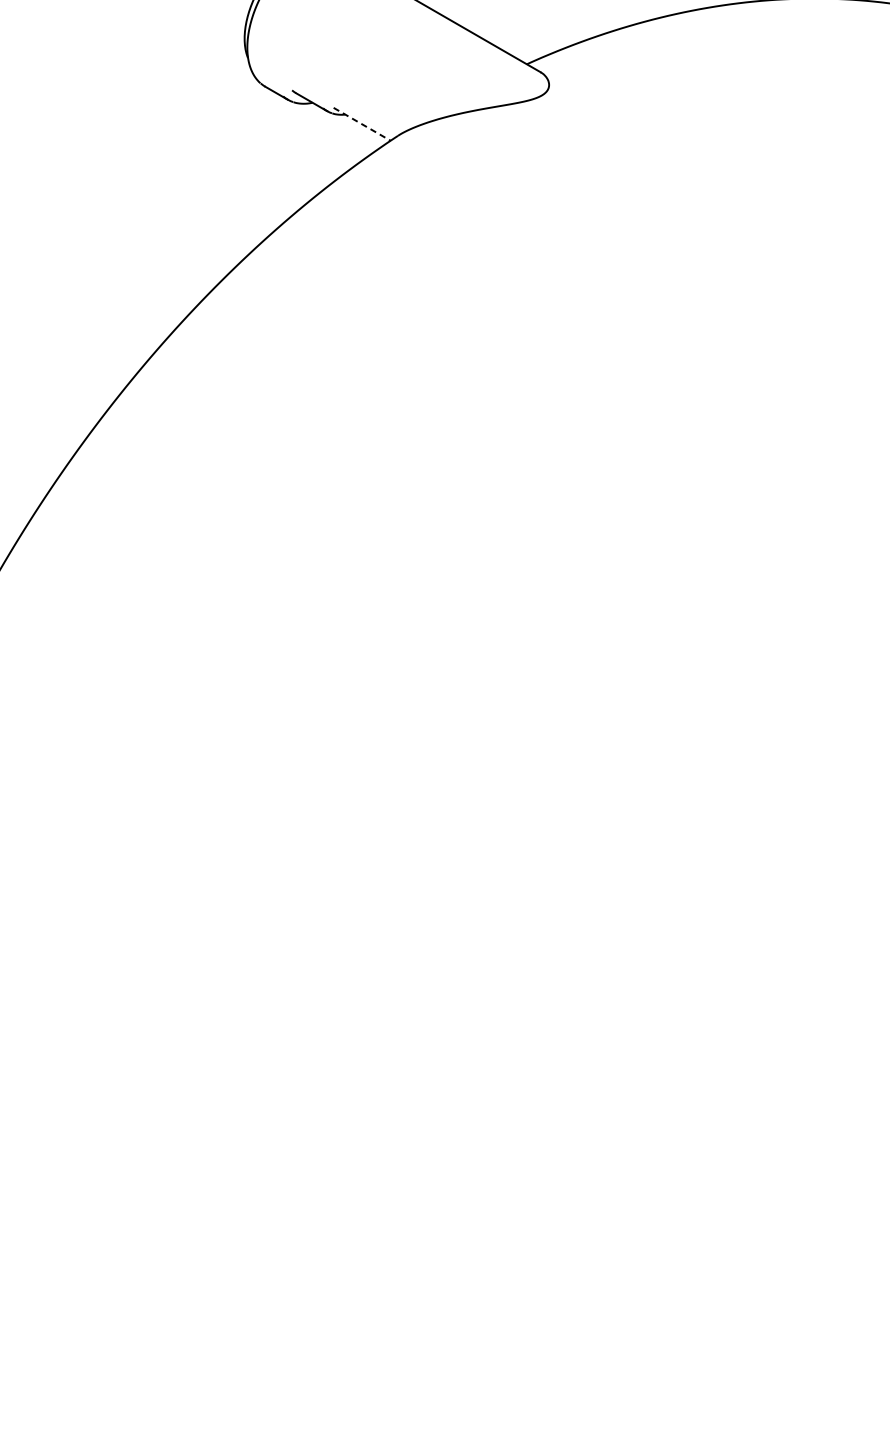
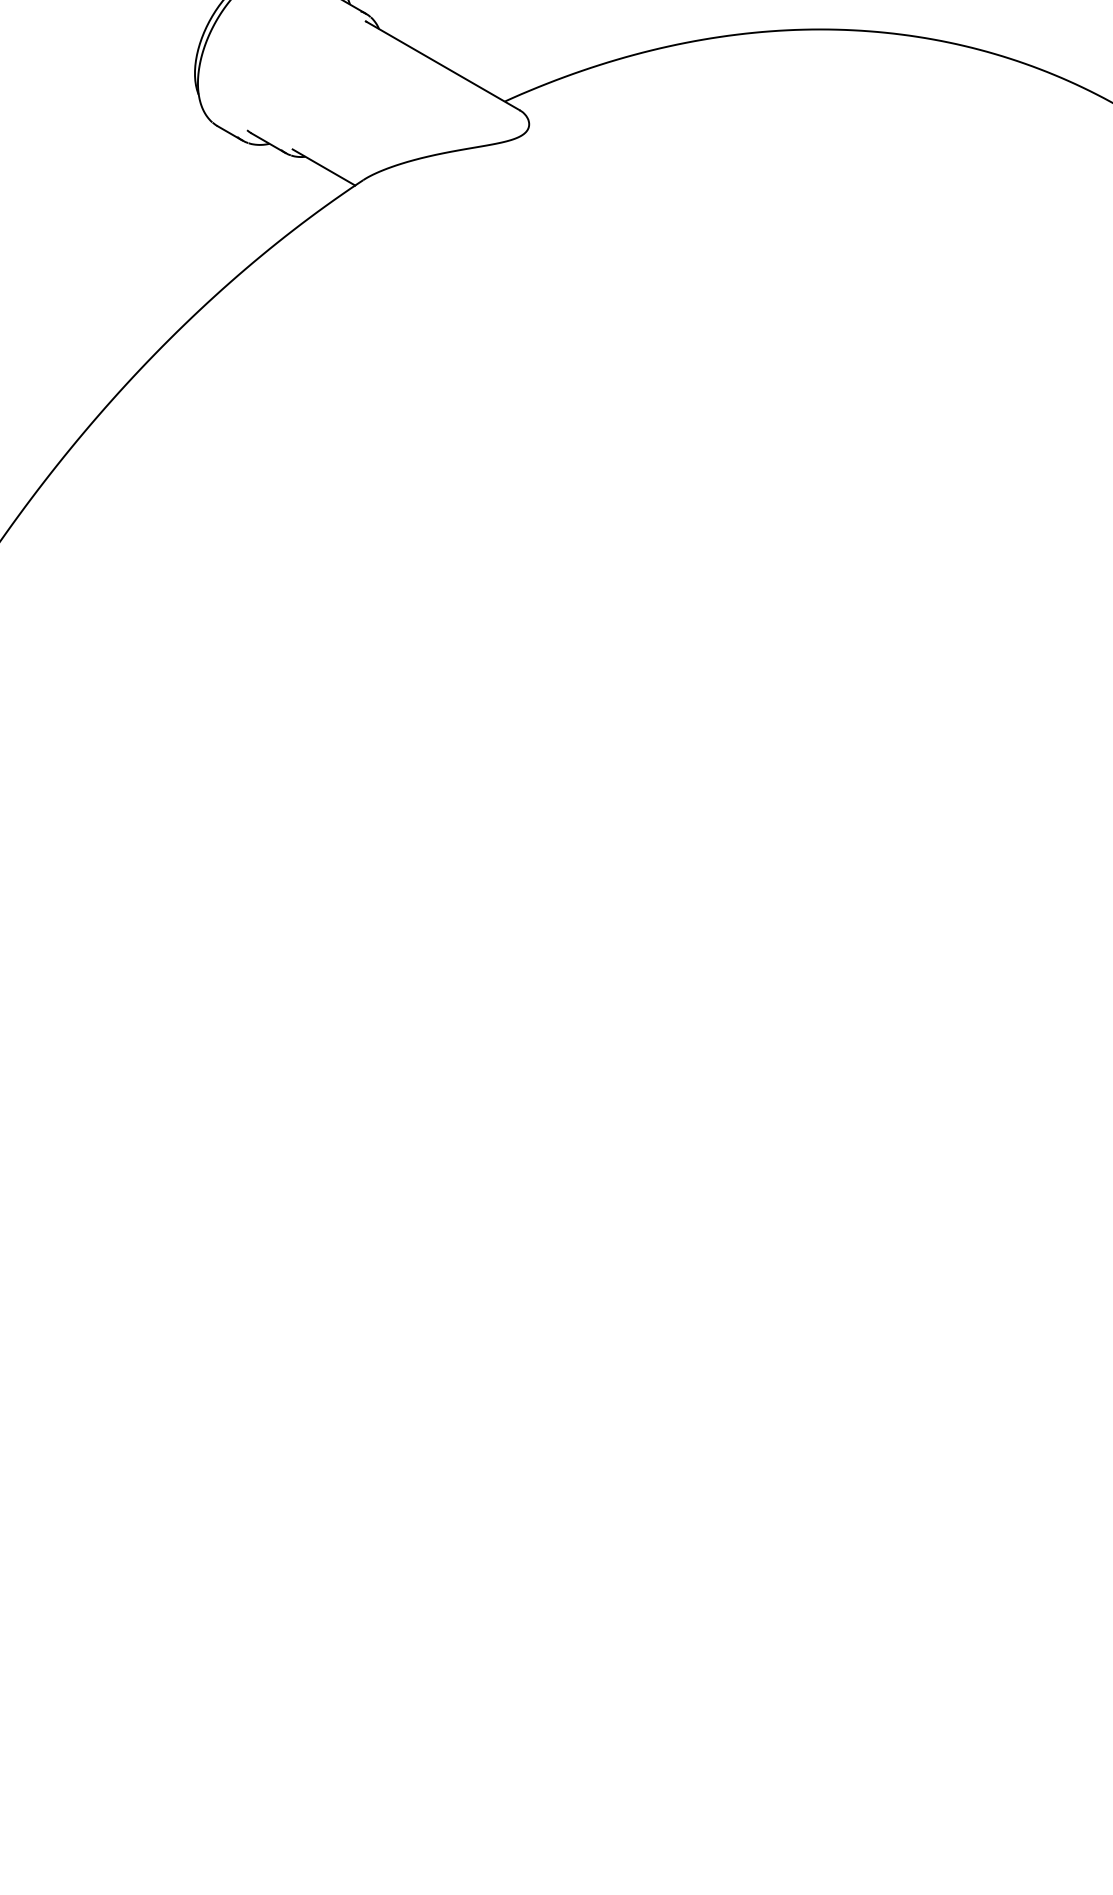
line: (362, 124) -> (324, 167), dashed -> solid

